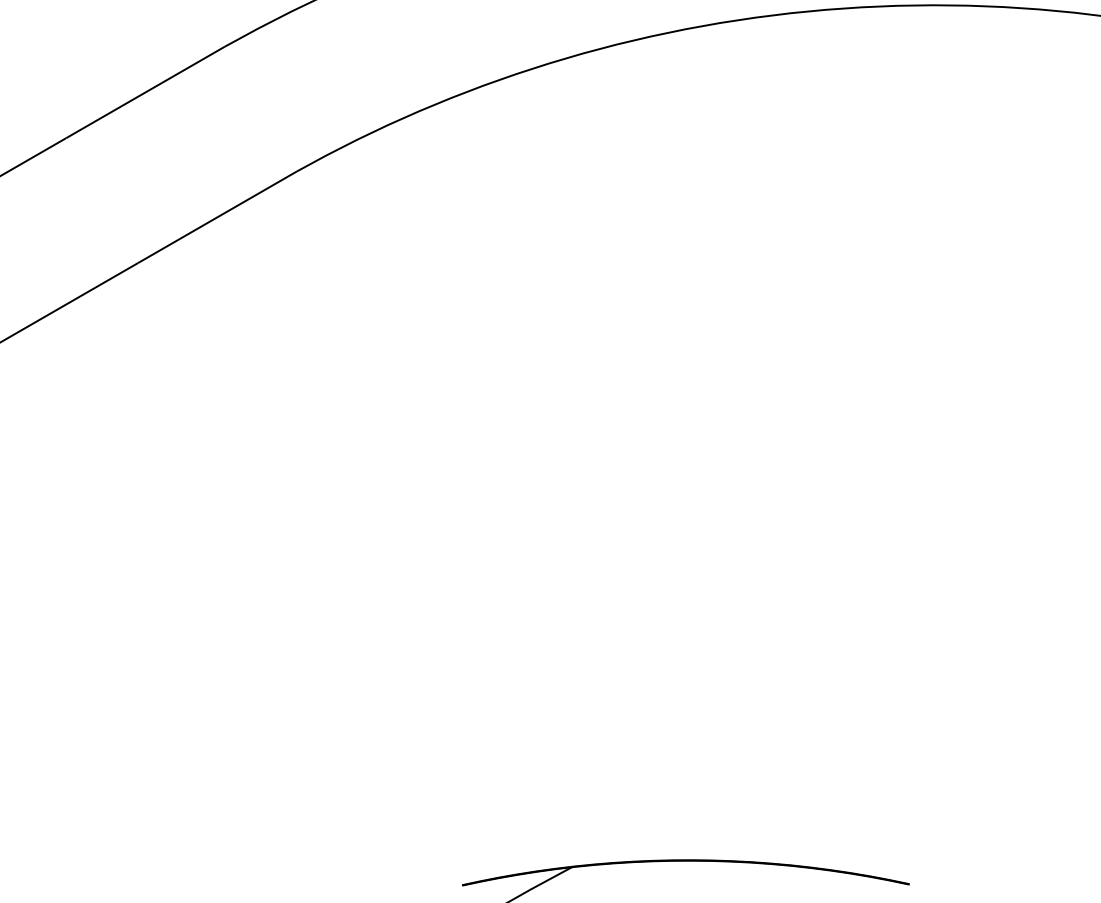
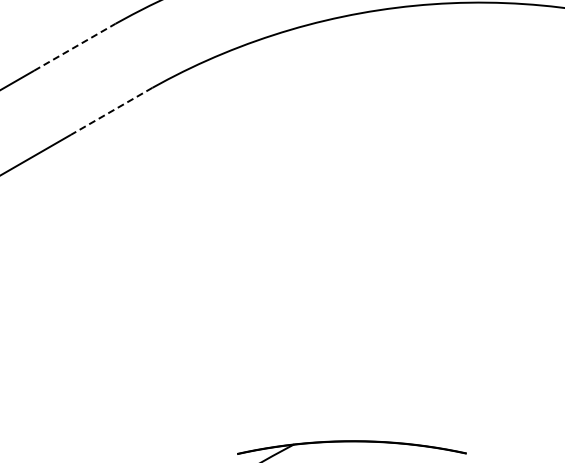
line: (145, 92) -> (74, 47), solid -> dashed
line: (217, 217) -> (111, 111), solid -> dashed

